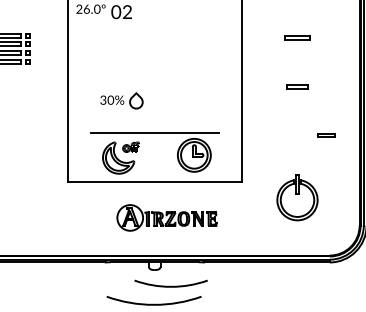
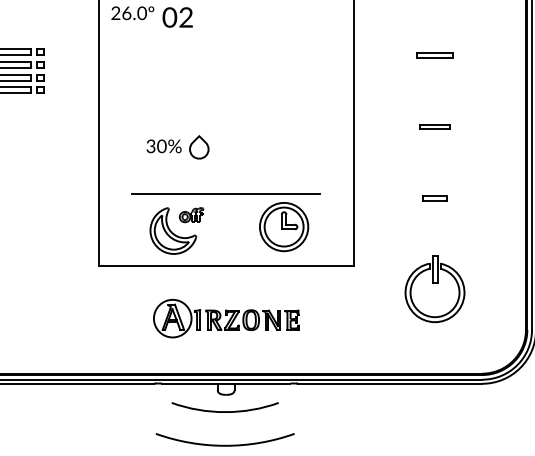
part: (326, 135) -> (435, 198), moved
part: (166, 217) -> (225, 317), moved
arc: (170, 285) -> (224, 410), moved

